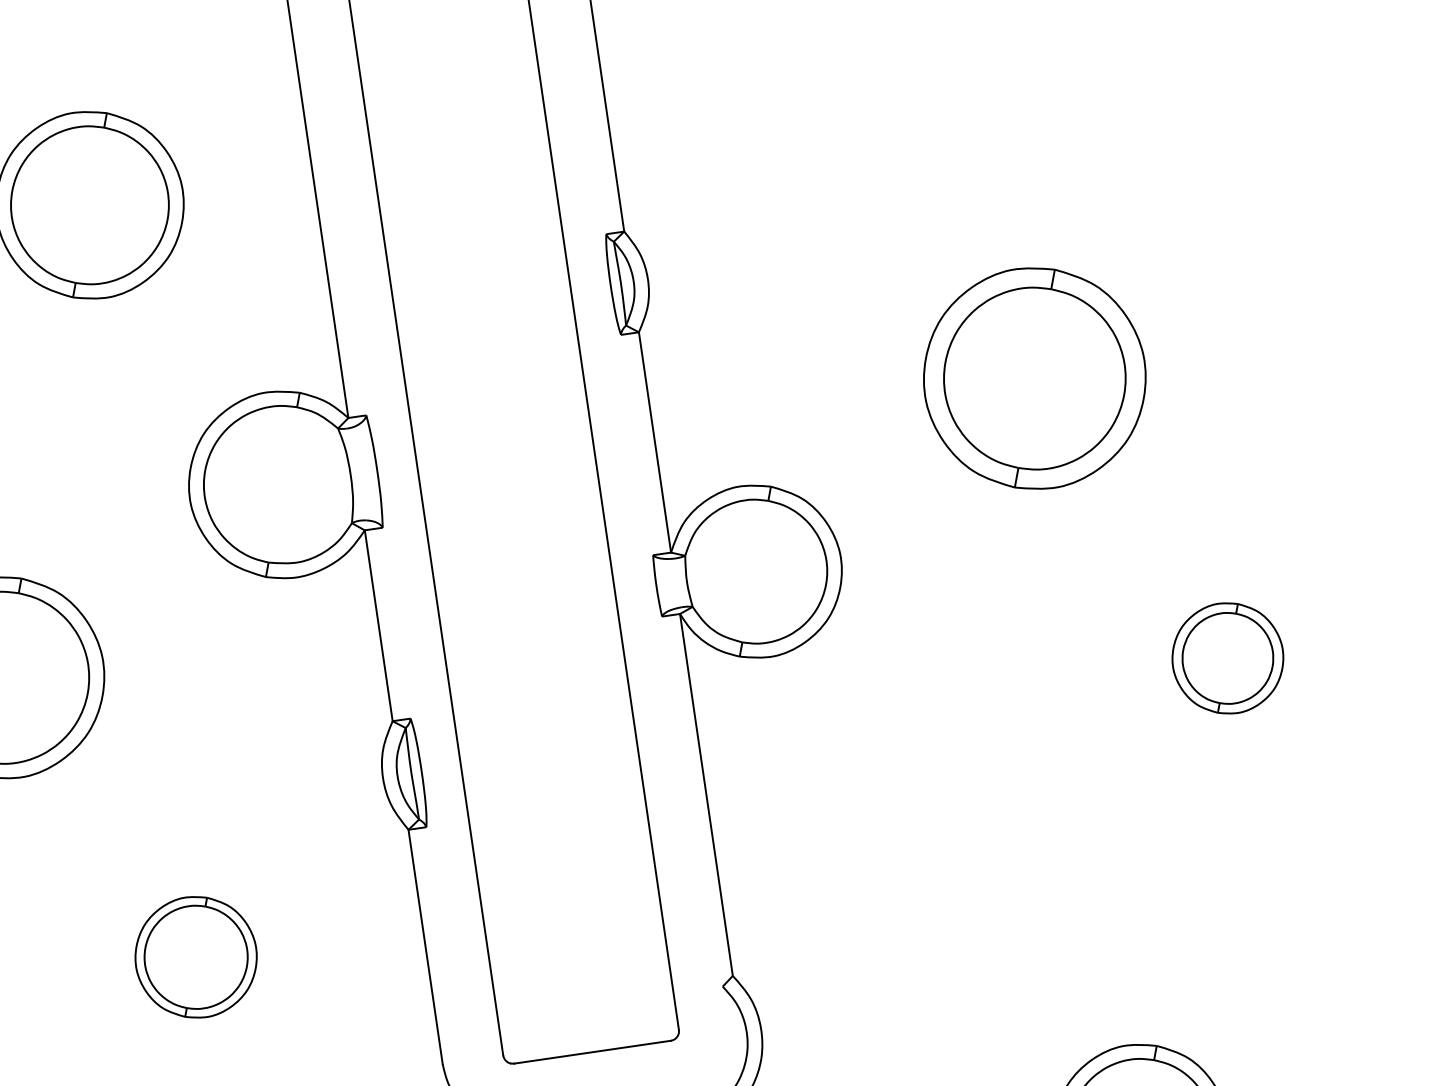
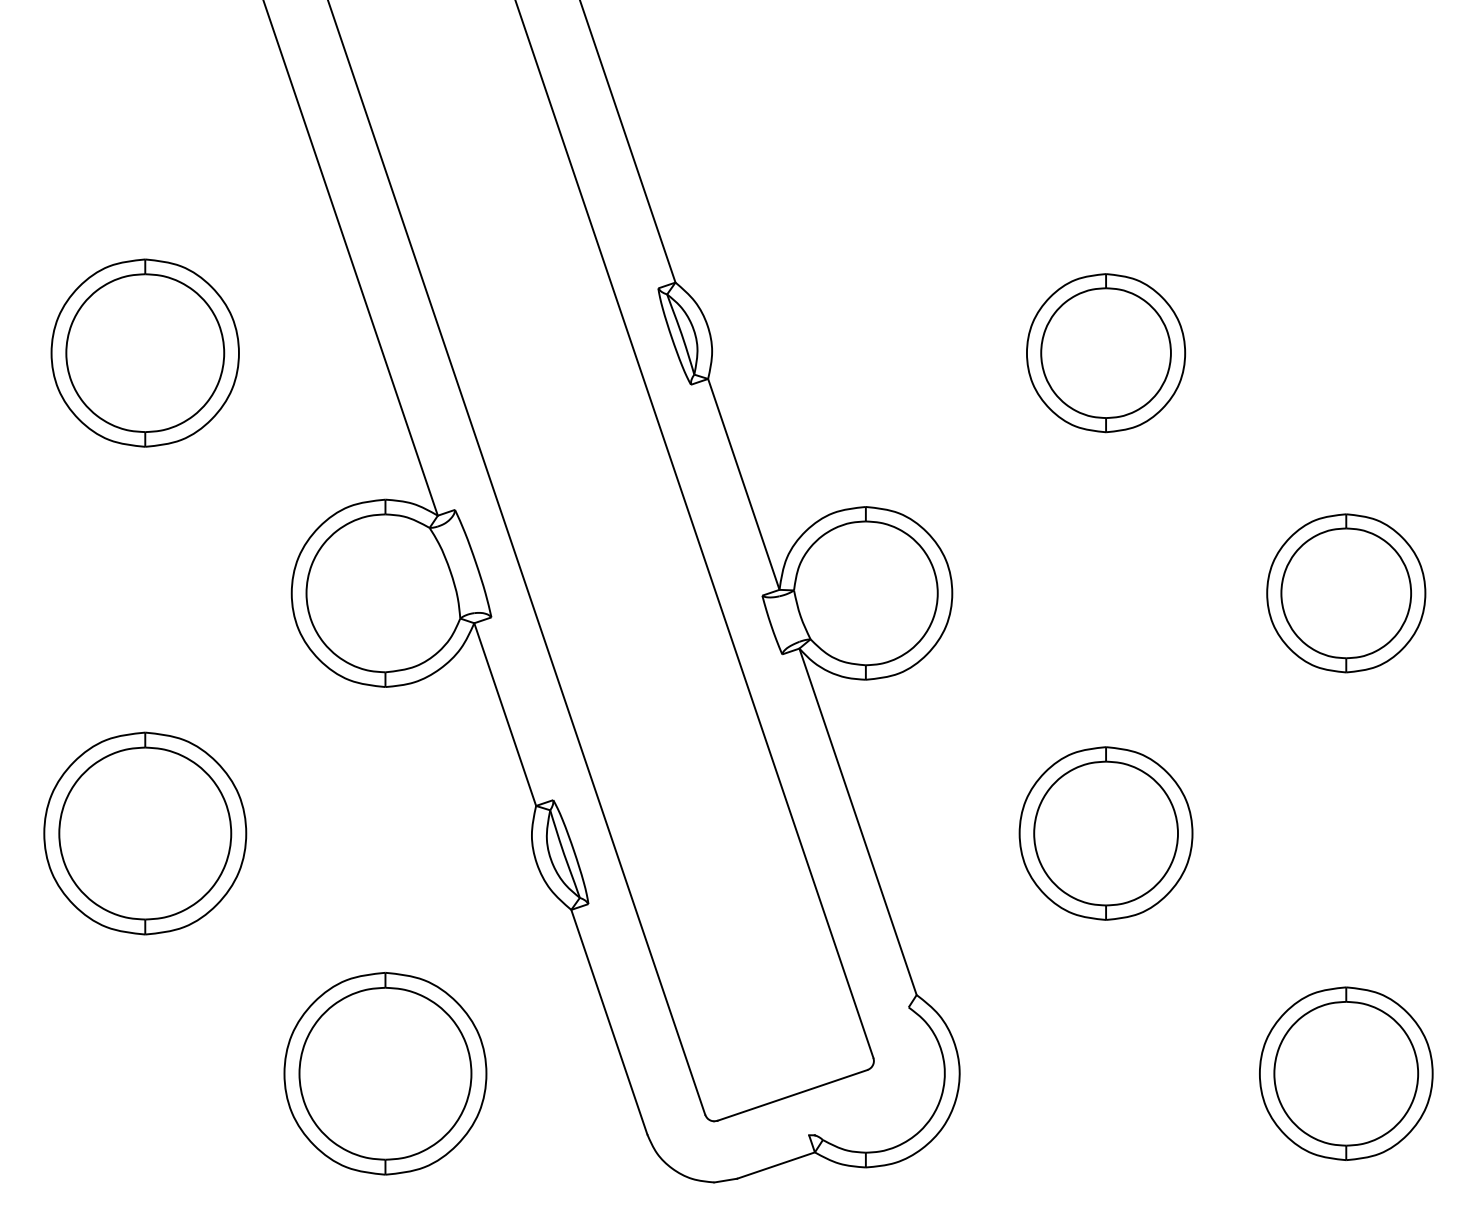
part: (1035, 379) -> (1106, 353), size x0.71
part: (1228, 658) -> (1346, 593), size x1.43
part: (947, 851) -> (1105, 833), added
part: (196, 957) -> (385, 1073), size x1.67

